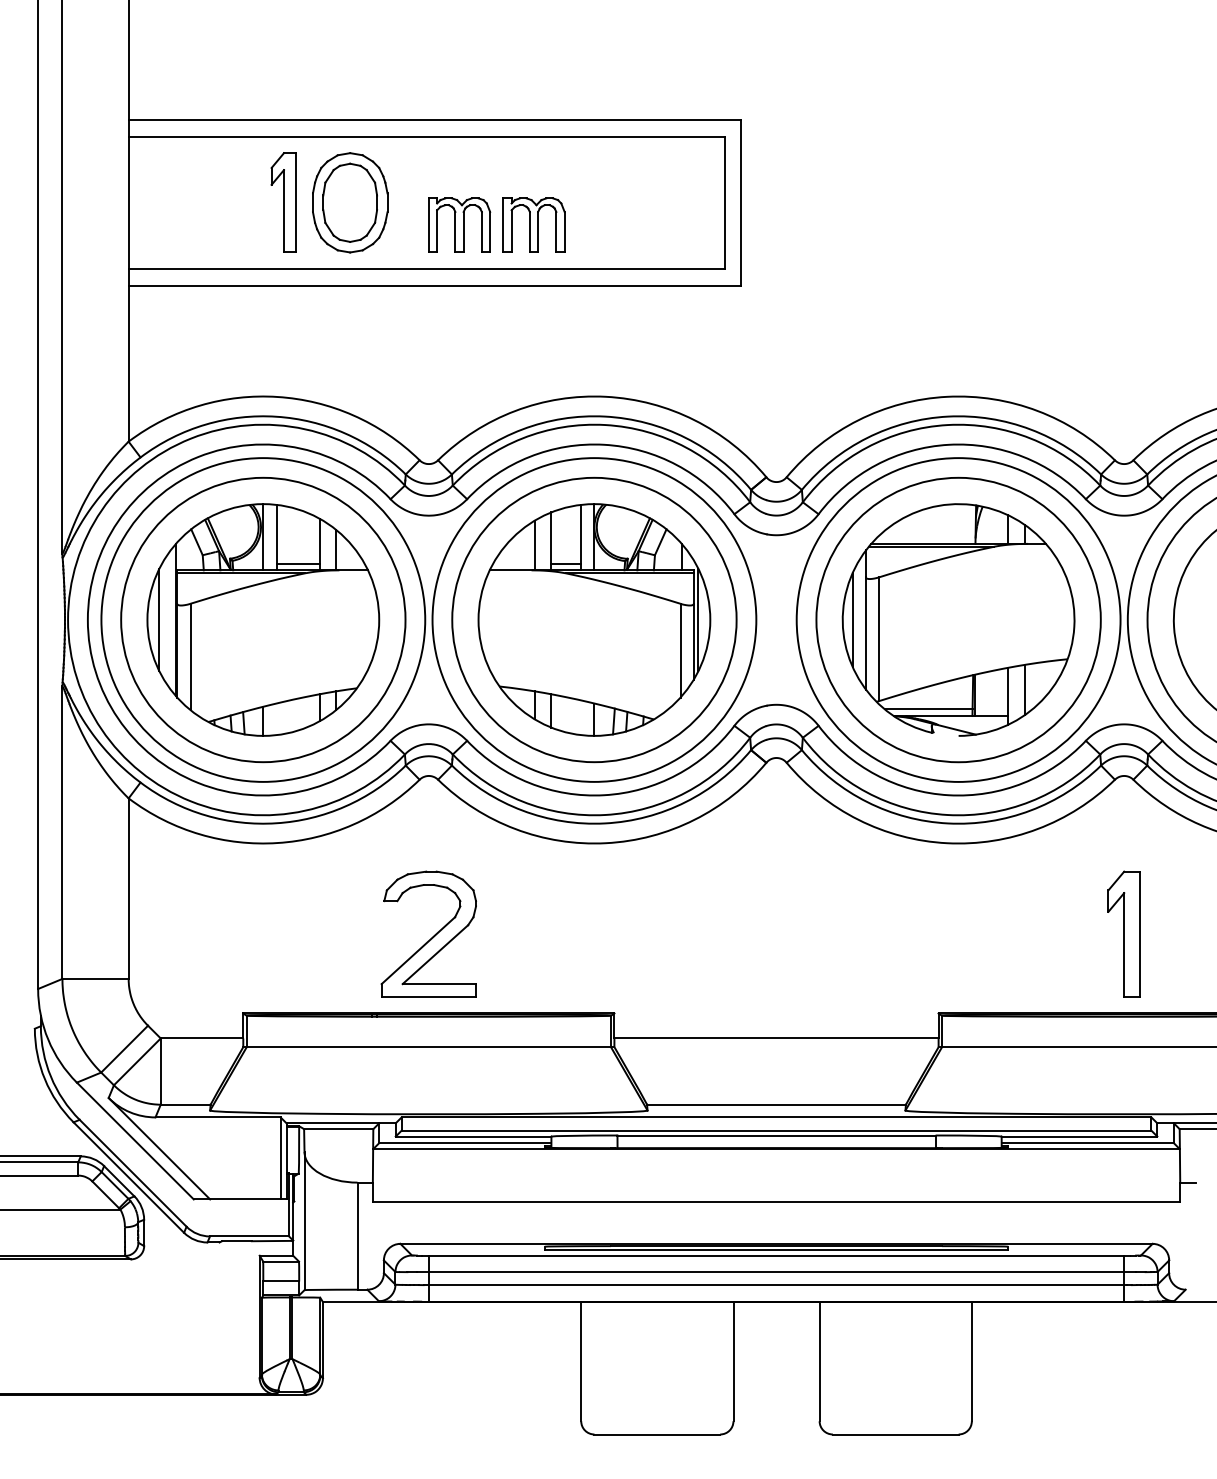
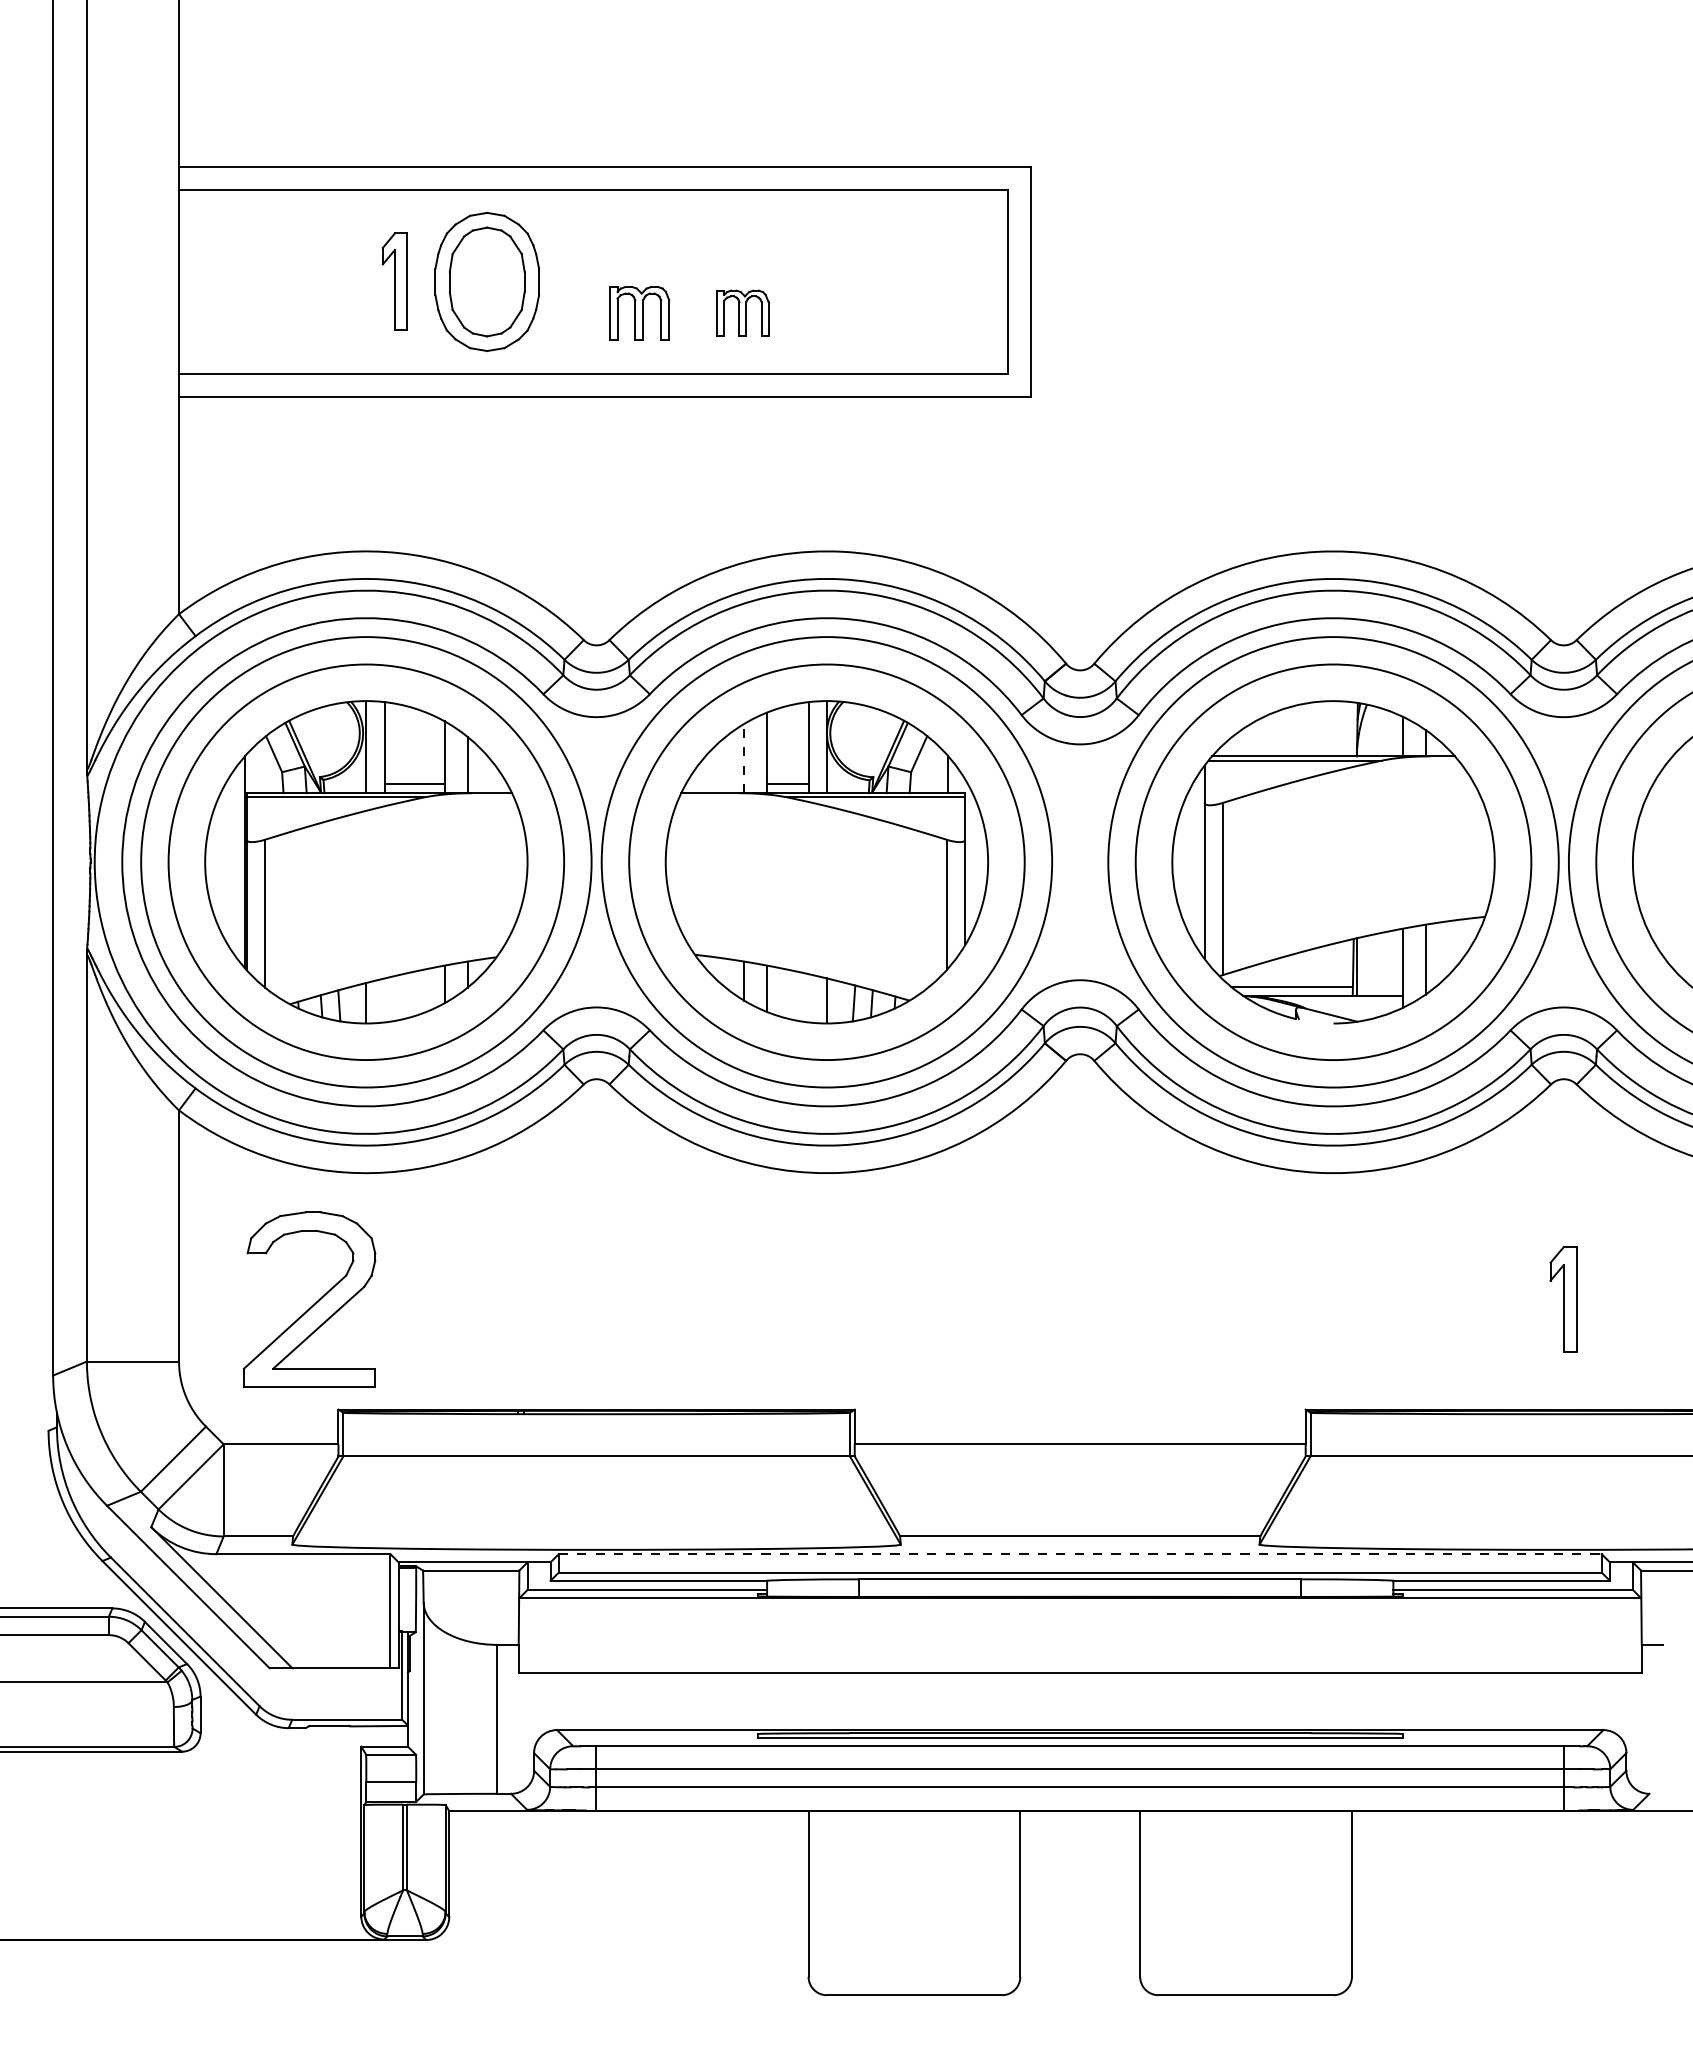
part: (283, 202) -> (394, 281), size x0.7
part: (459, 224) -> (639, 312), size x0.7
part: (533, 224) -> (742, 312), size x0.6
line: (535, 545) -> (744, 758), solid -> dashed
line: (159, 620) -> (221, 862), removed
line: (698, 620) -> (971, 862), removed
line: (852, 620) -> (1186, 862), removed
part: (1123, 934) -> (1563, 1299), size x0.6
part: (430, 938) -> (311, 1305), moved
line: (776, 1117) -> (1080, 1554), solid -> dashed

